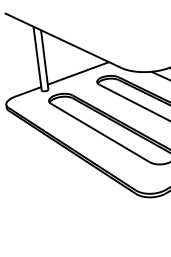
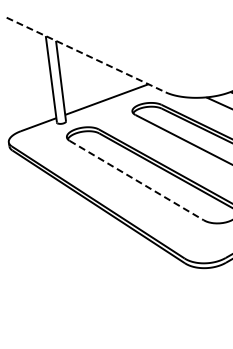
line: (63, 40) -> (86, 55), solid -> dashed
line: (100, 132) -> (136, 180), solid -> dashed

